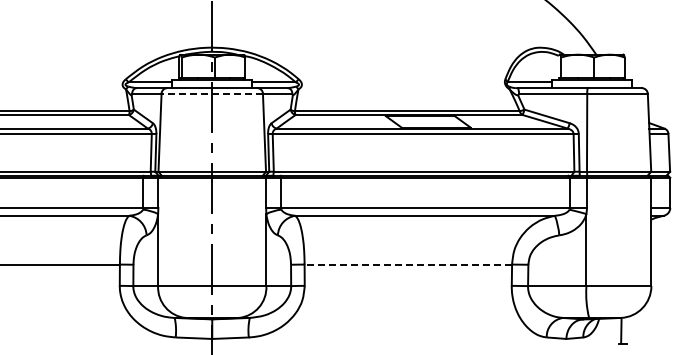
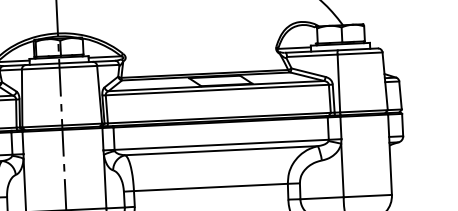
line: (212, 93) -> (59, 67), dashed -> solid
line: (408, 264) -> (211, 187), dashed -> solid

